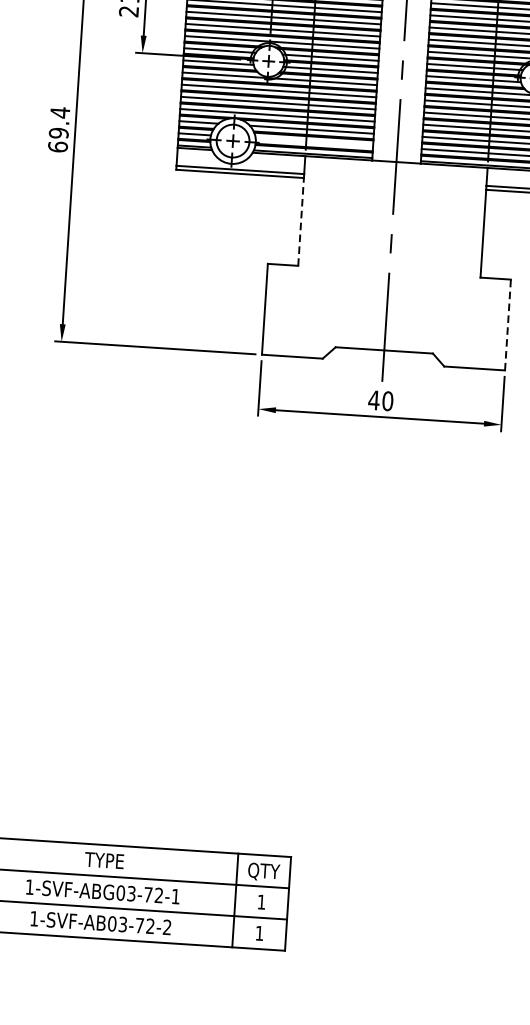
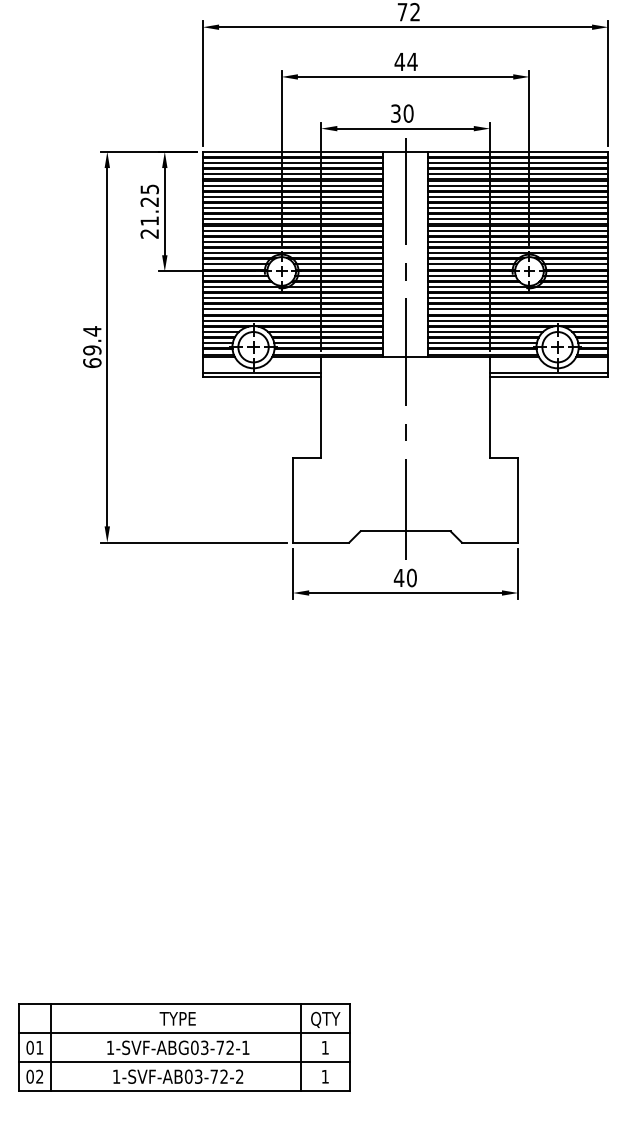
line: (314, 142) -> (328, 343), added
line: (301, 221) -> (321, 417), dashed -> solid
line: (508, 325) -> (518, 500), dashed -> solid

